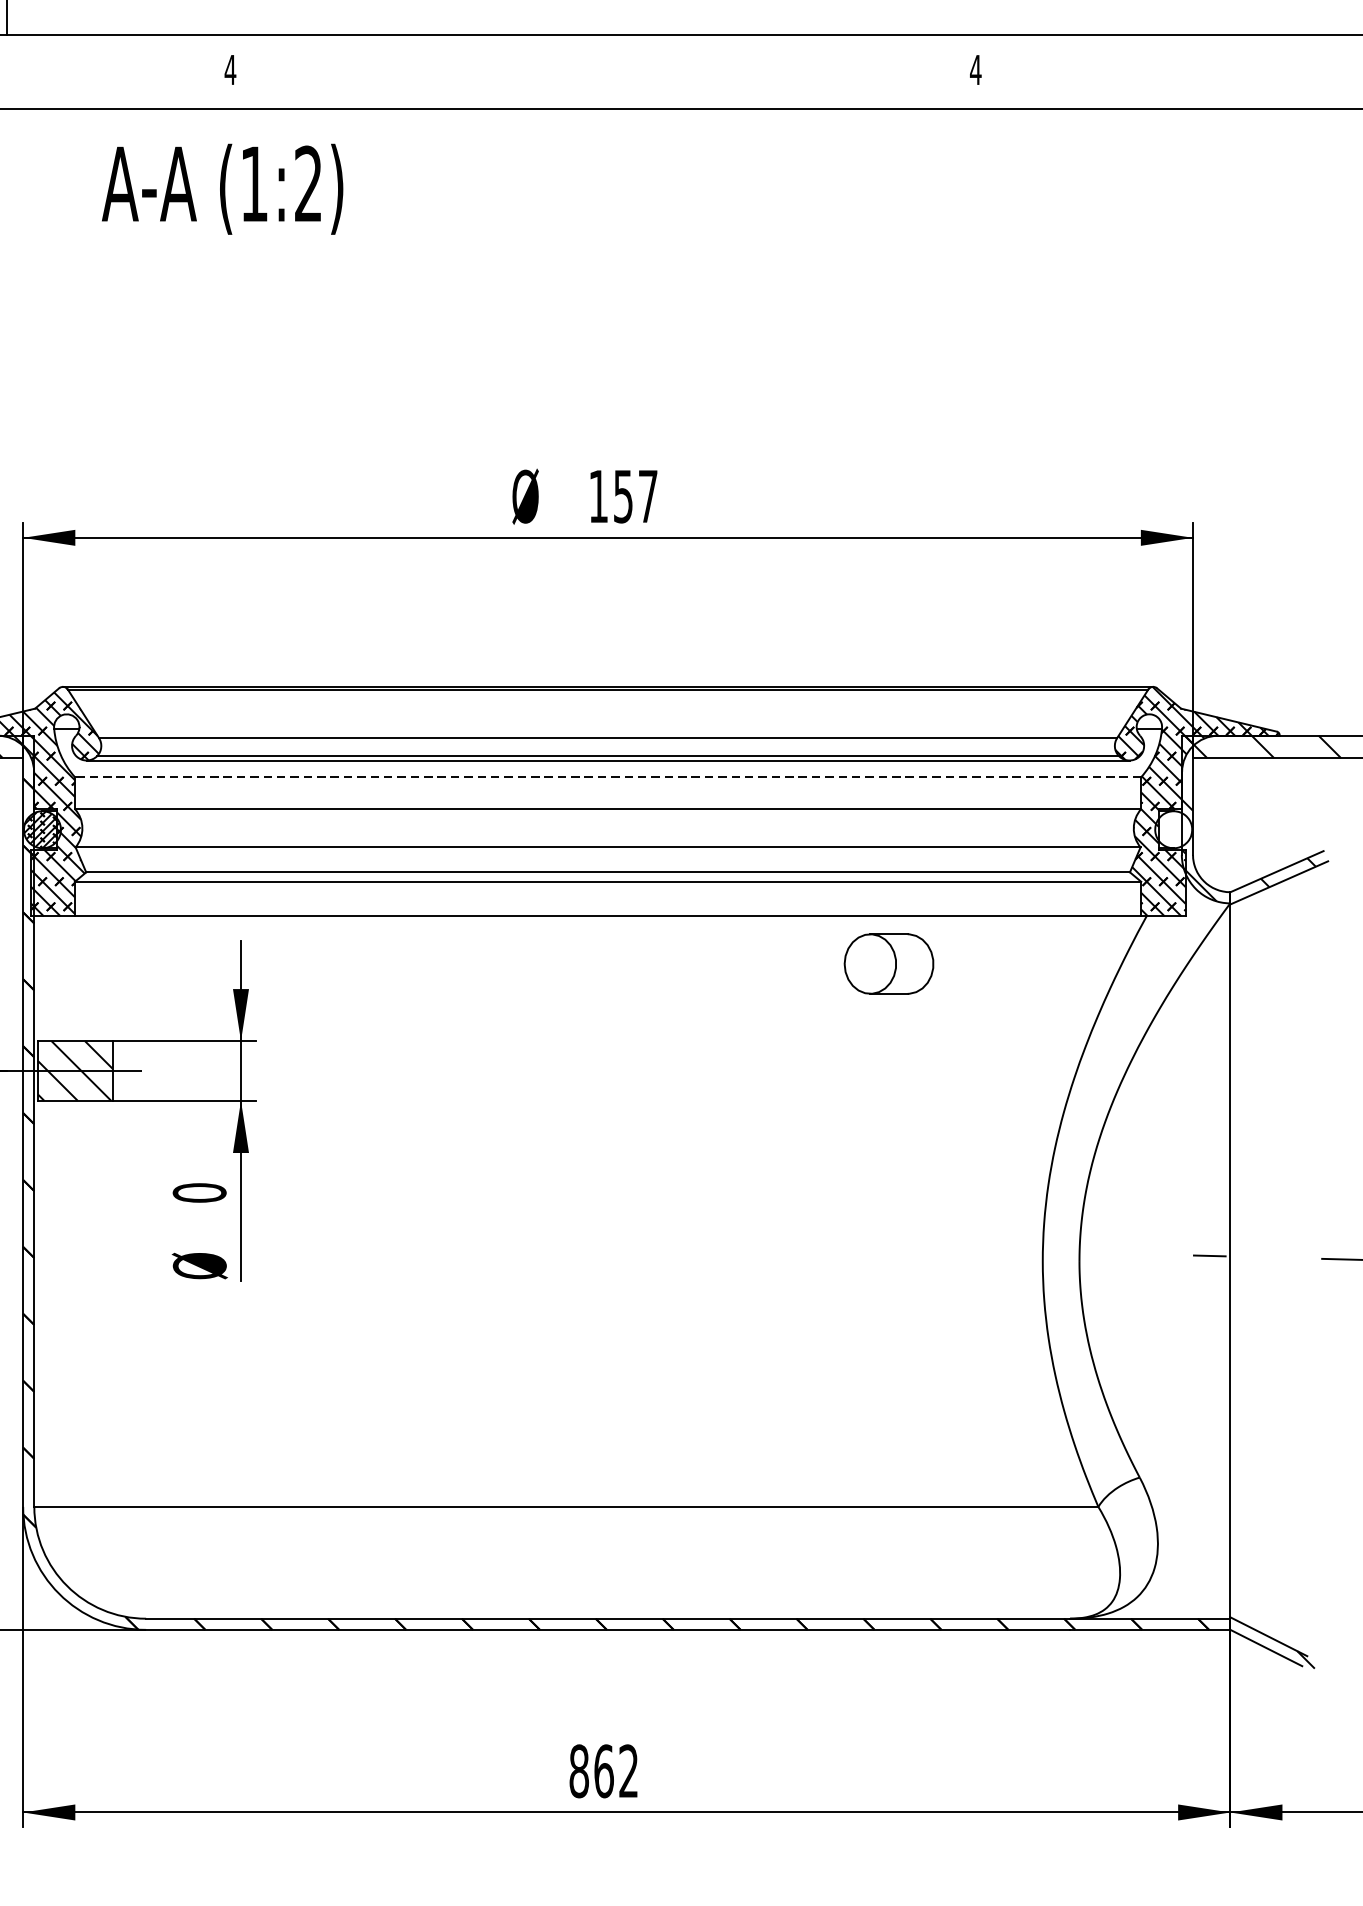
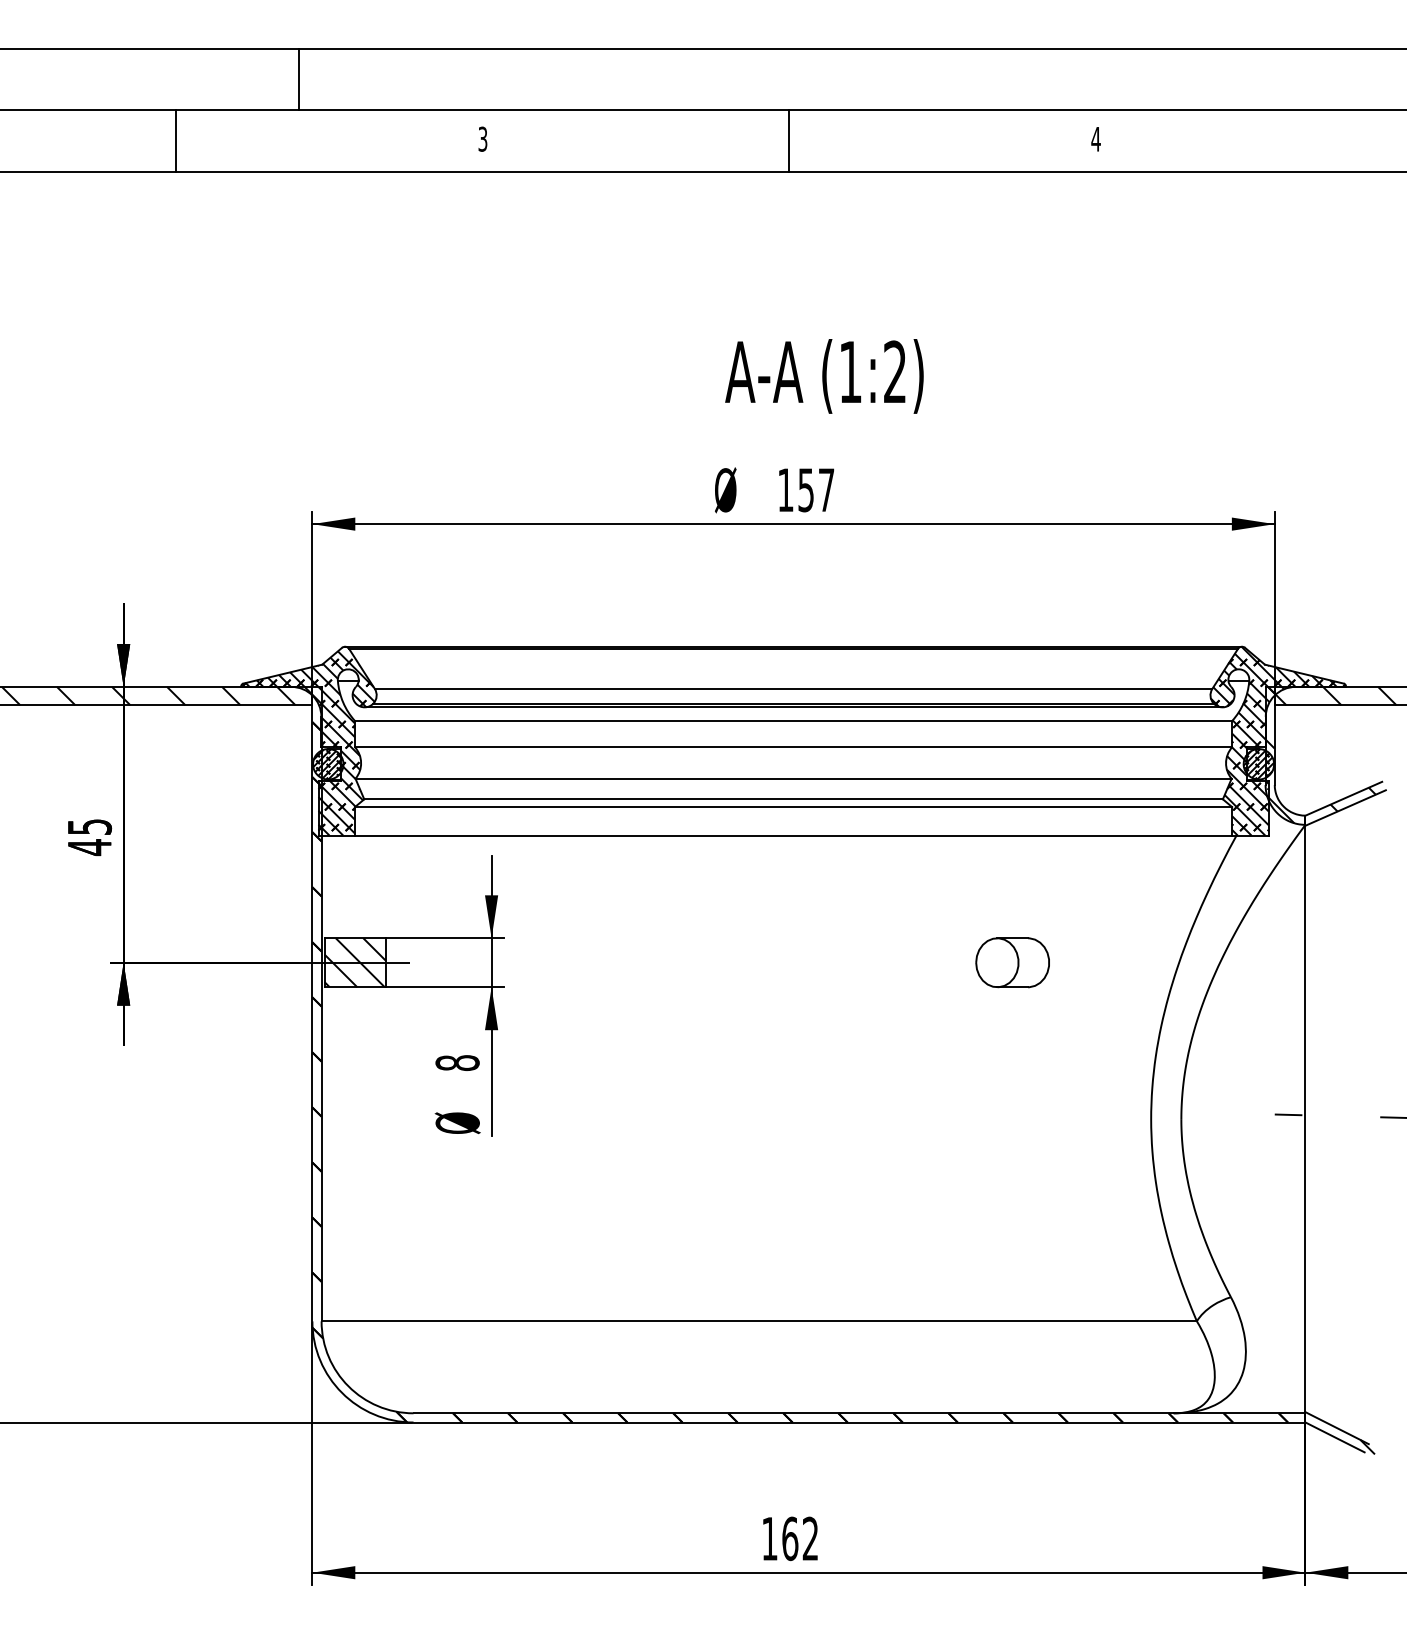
text: (229, 69) -> (482, 138), 4 -> 3
line: (603, 71) -> (789, 140), added
text: (222, 189) -> (824, 376), moved
line: (607, 777) -> (793, 721), dashed -> solid
hatch: (1173, 830) -> (1258, 764), added
part: (888, 963) -> (1012, 962), moved
text: (199, 1193) -> (457, 1063), 0 -> 8
text: (578, 1770) -> (769, 1538), 862 -> 162

